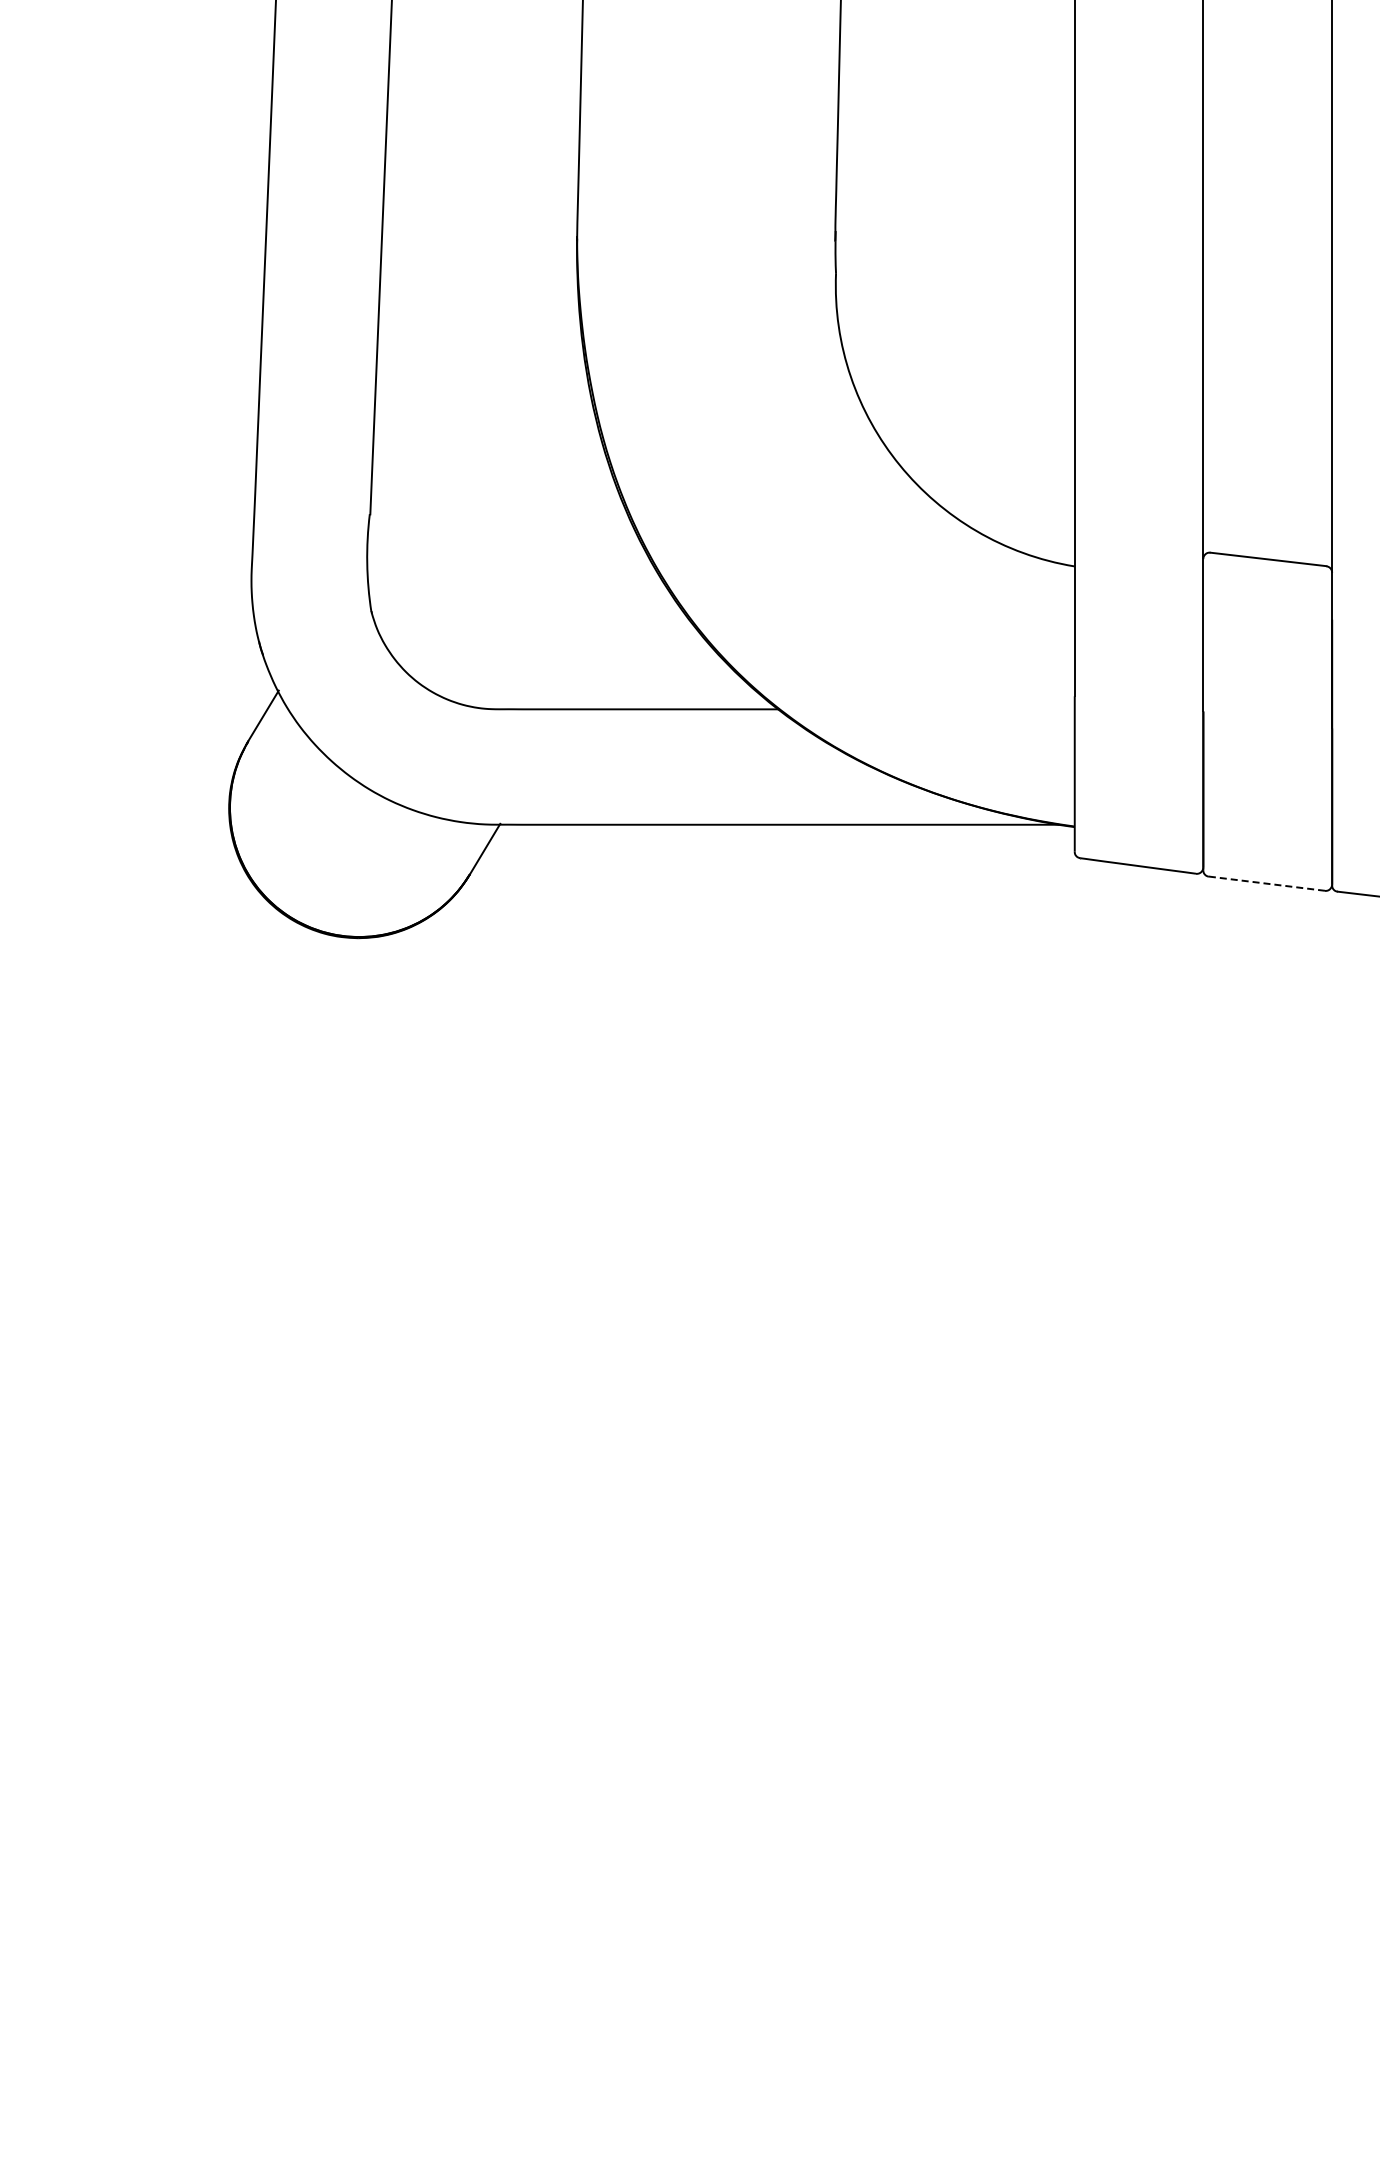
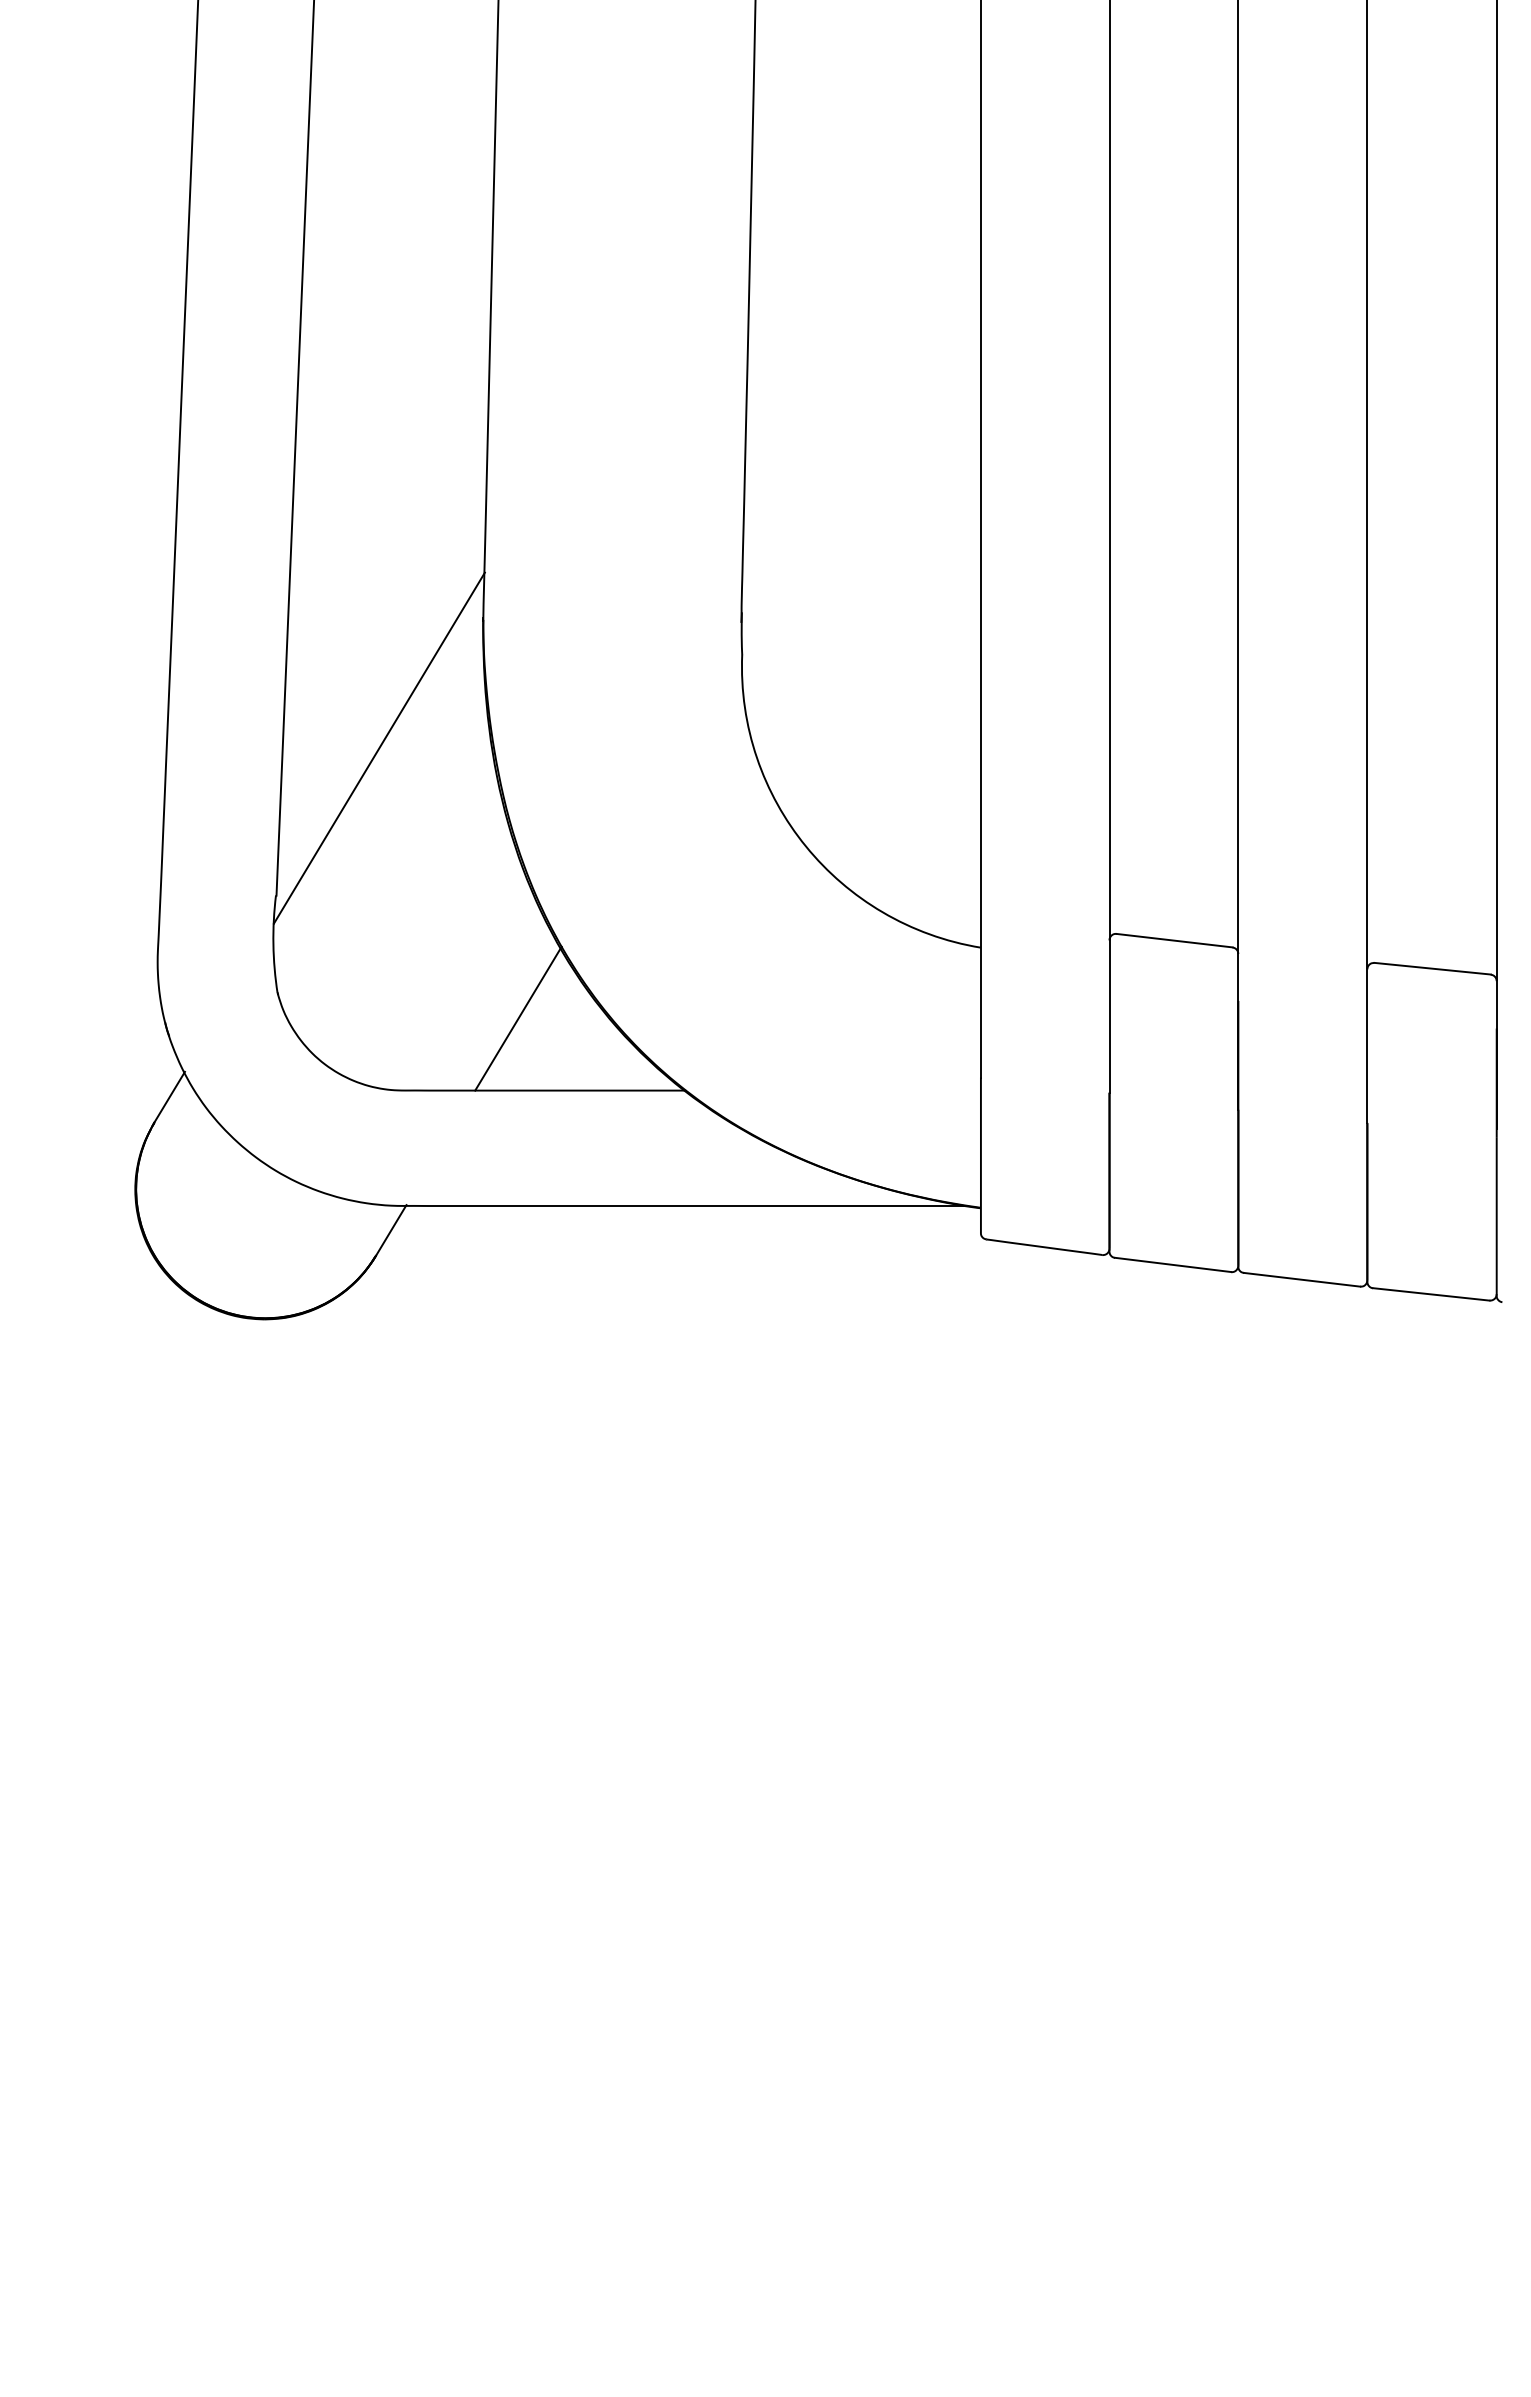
line: (472, 366) -> (378, 747), added
line: (612, 637) -> (518, 1018), added
line: (1267, 883) -> (1173, 1264), dashed -> solid

